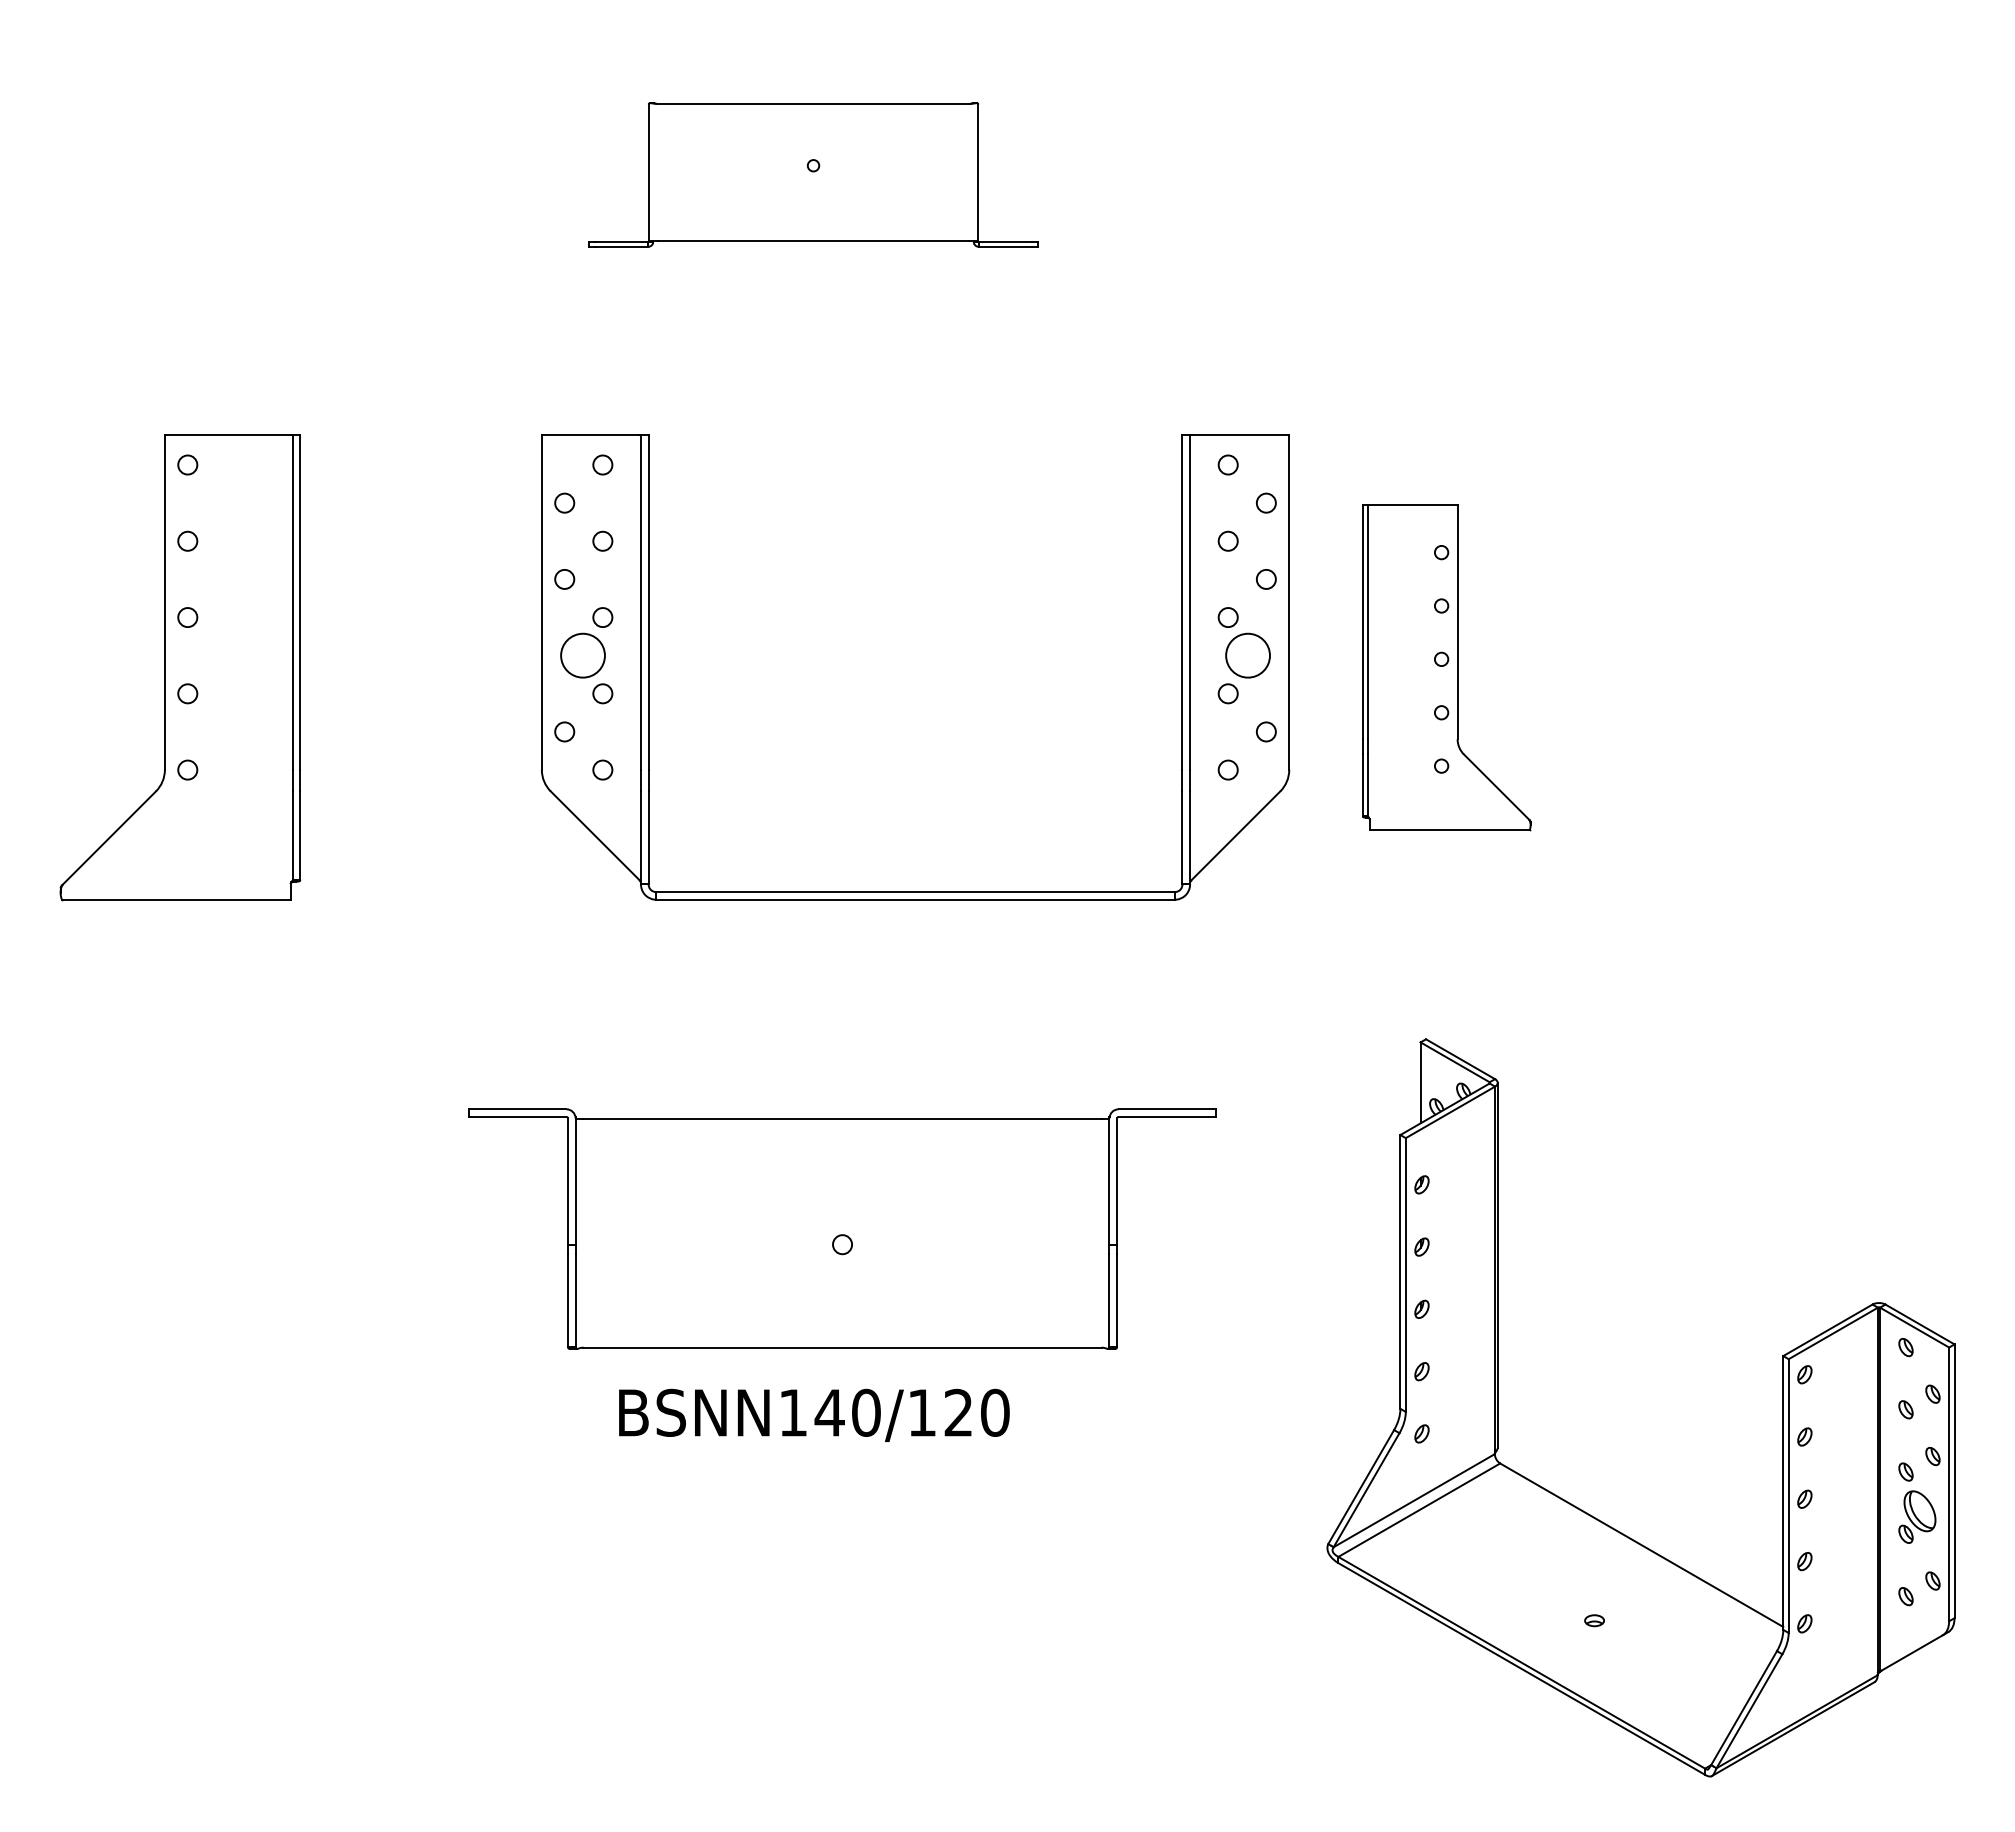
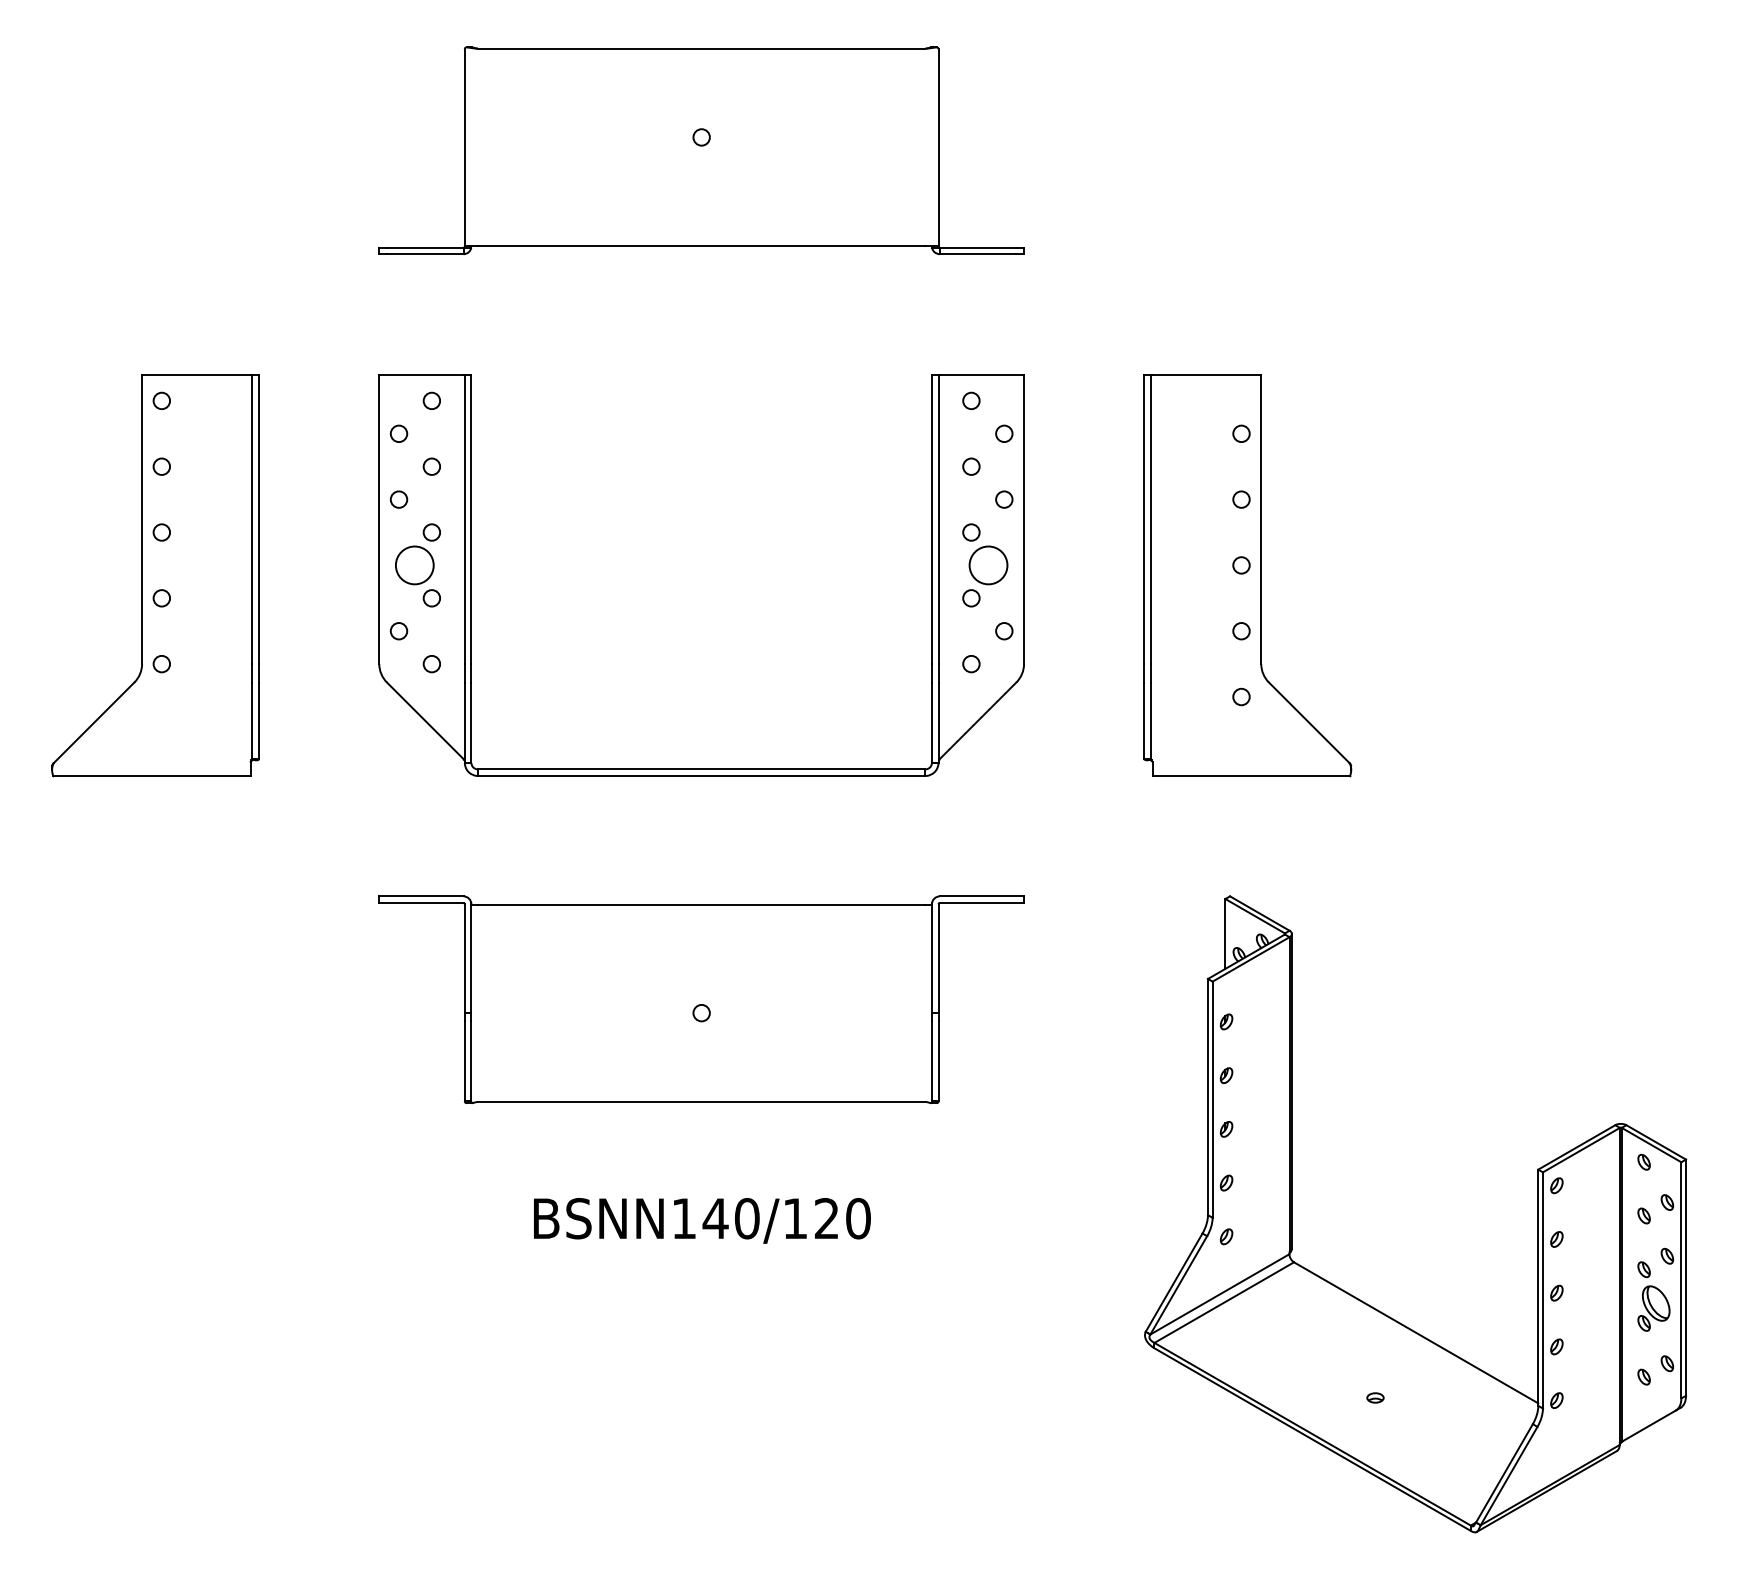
part: (813, 174) -> (701, 150), size x1.67
part: (1446, 667) -> (1247, 575), size x1.43
part: (915, 891) -> (701, 768), moved
part: (842, 1228) -> (701, 999), moved

